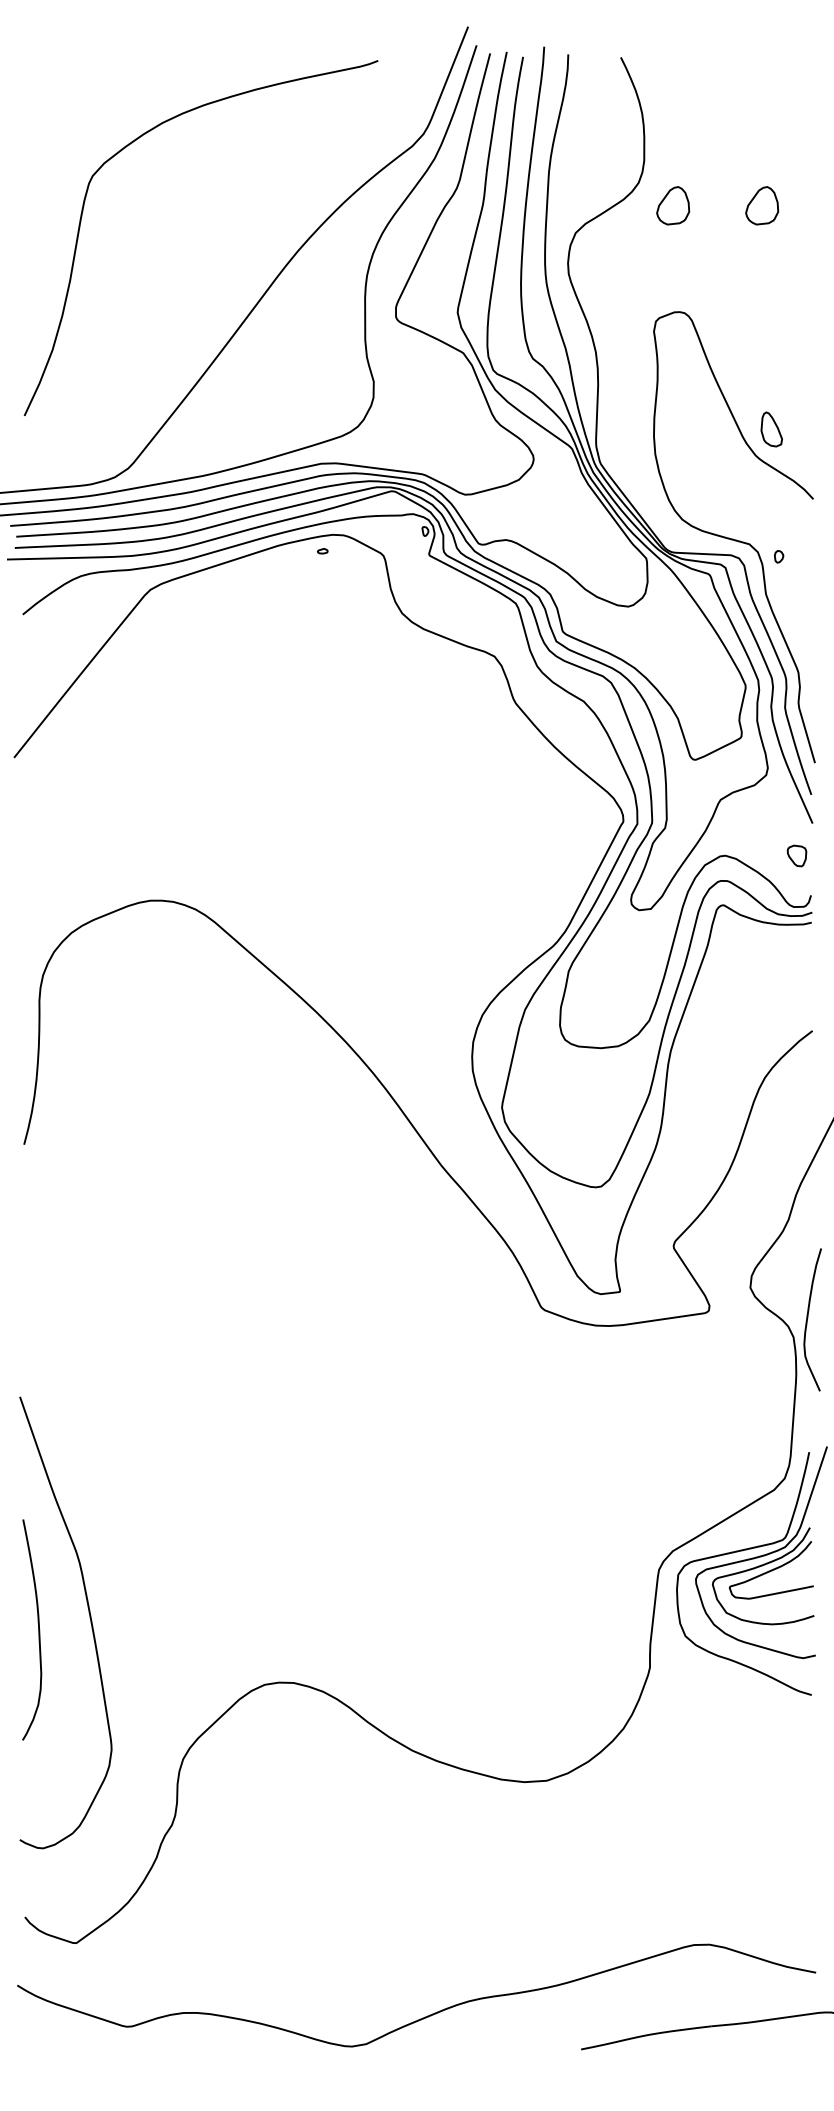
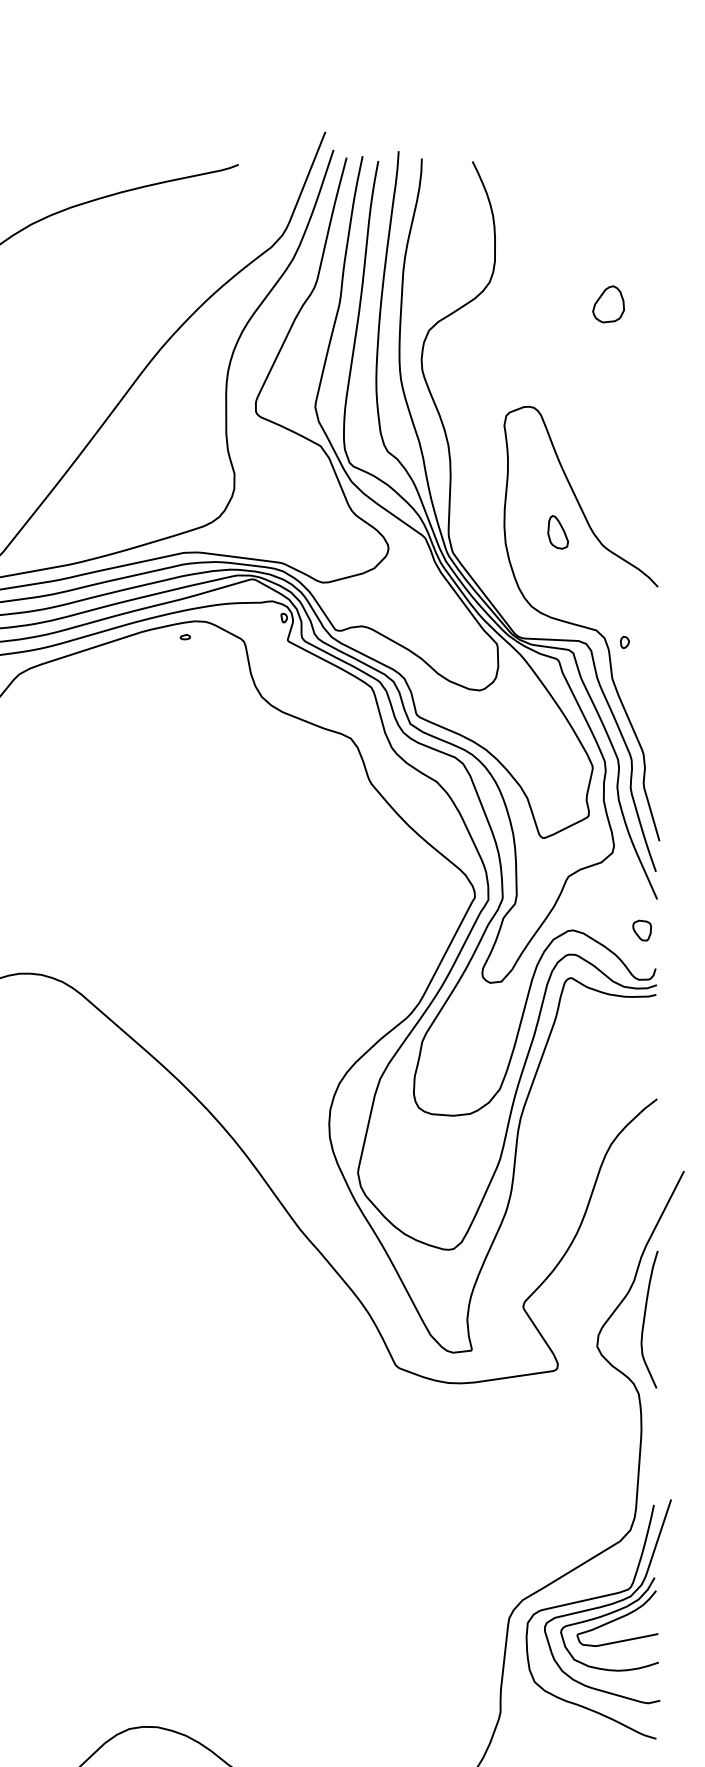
part: (673, 205) -> (523, 304), removed
part: (771, 429) -> (557, 532), moved
curve: (808, 1318) -> (645, 1318), moved

